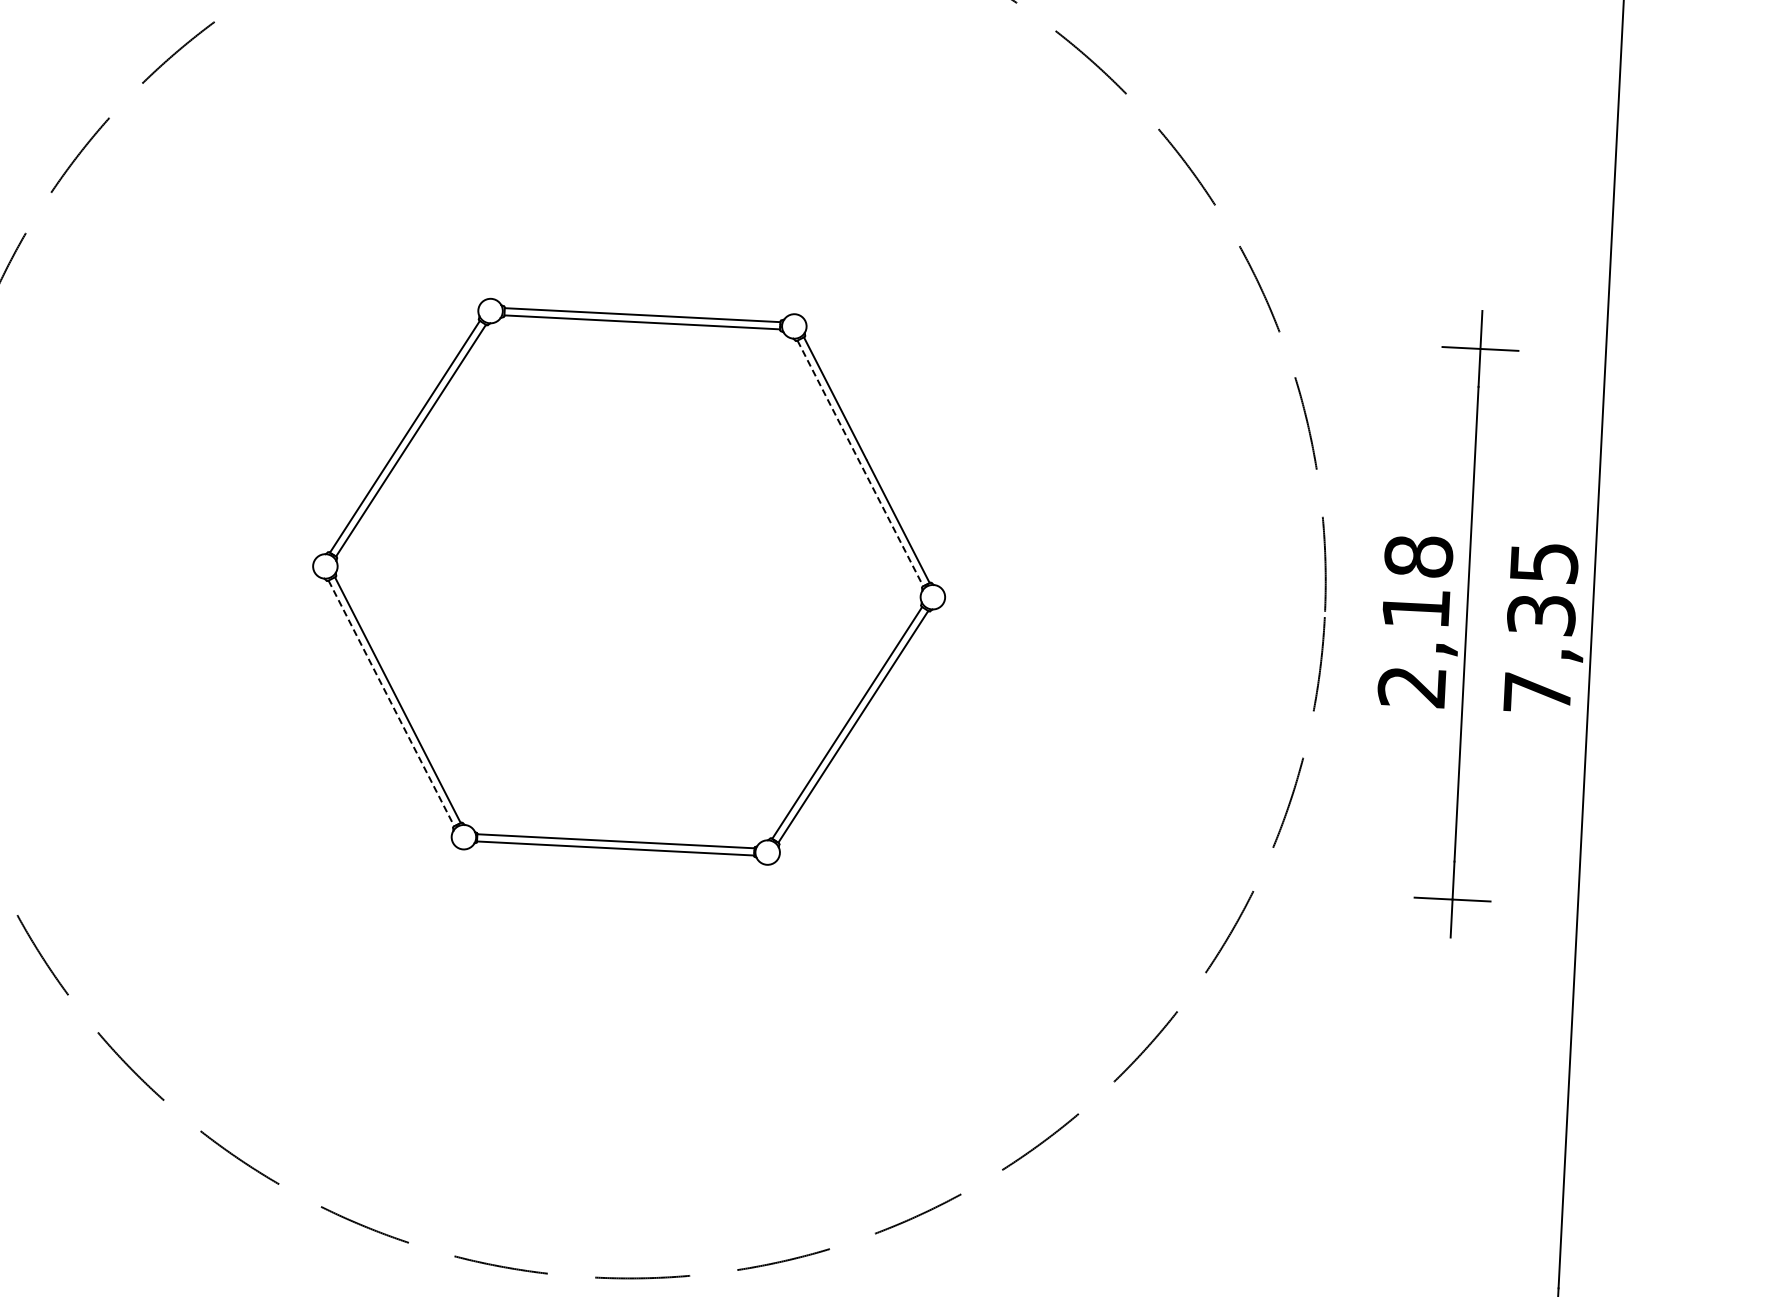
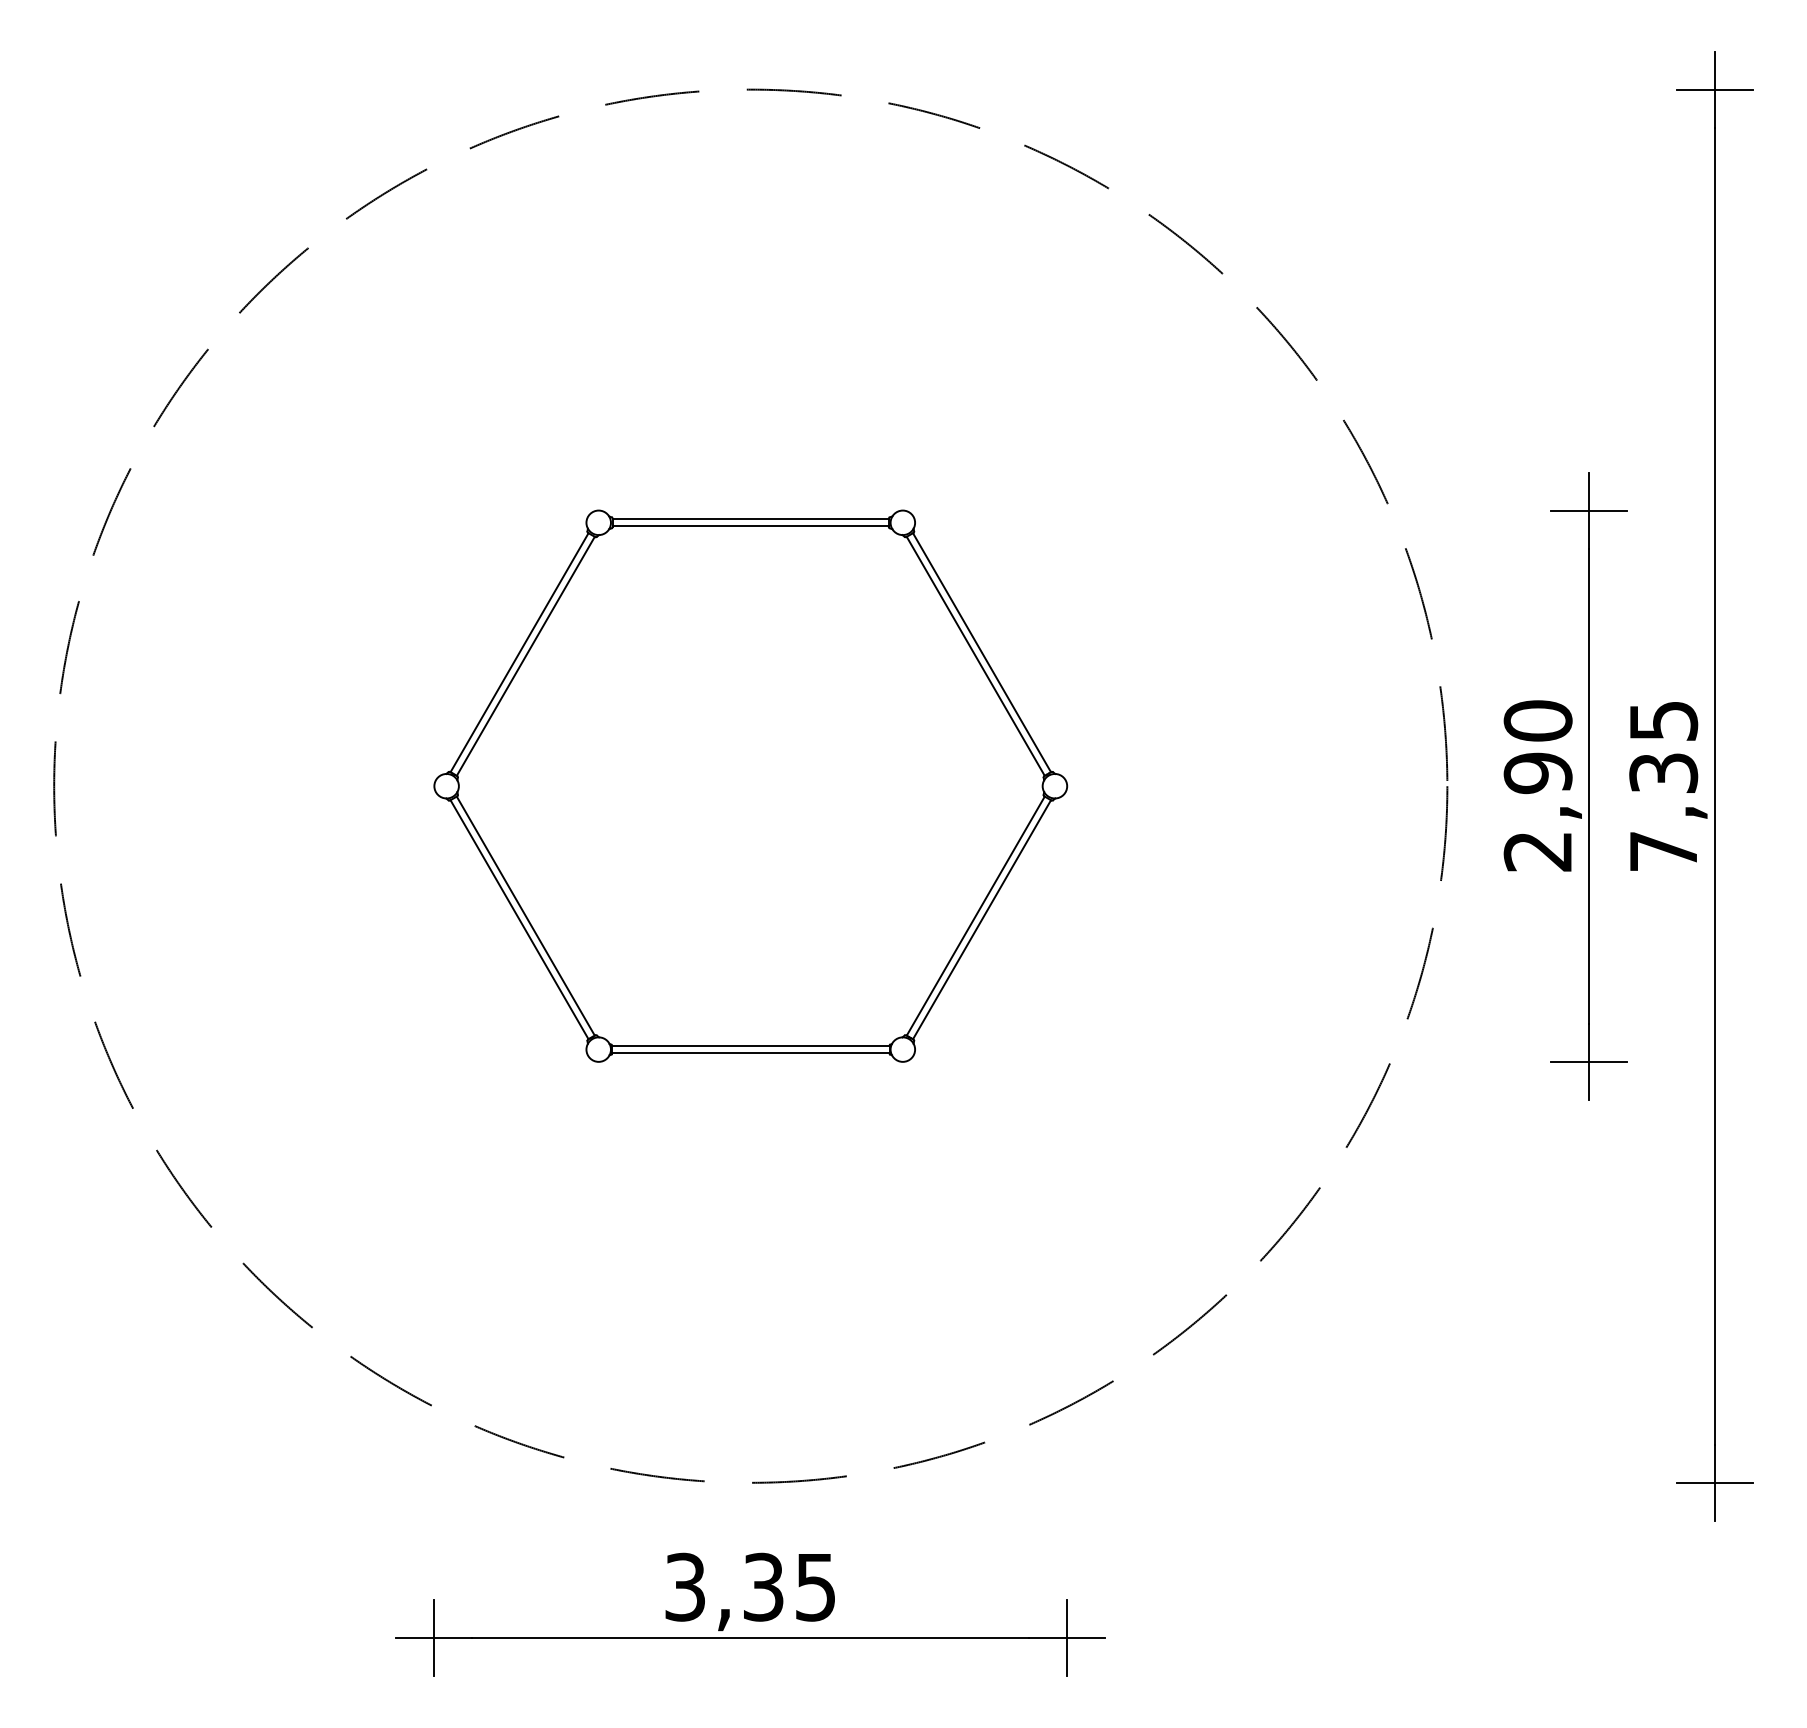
line: (861, 463) -> (976, 656), dashed -> solid
text: (1416, 582) -> (1537, 747), 2,18 -> 2,90
line: (391, 704) -> (519, 920), dashed -> solid

